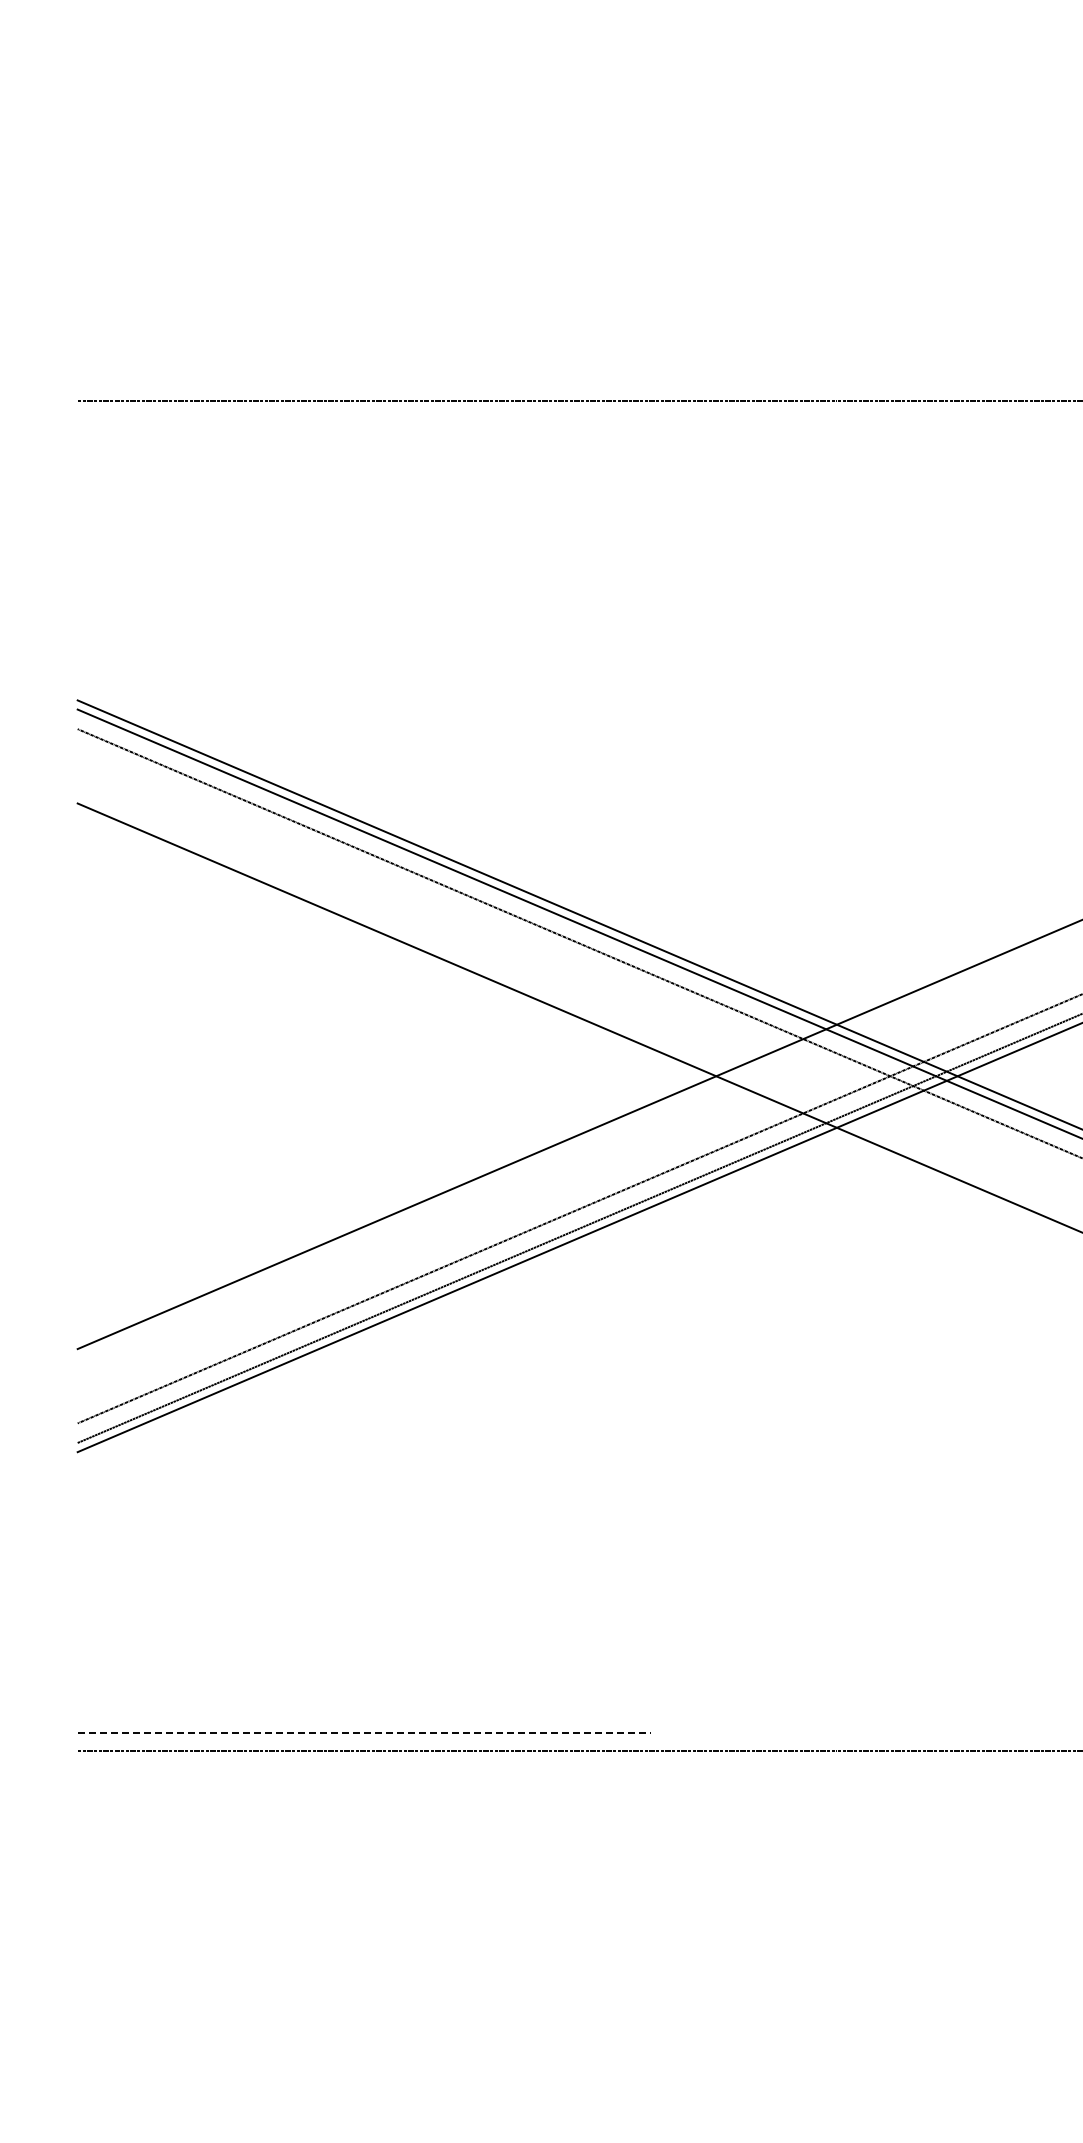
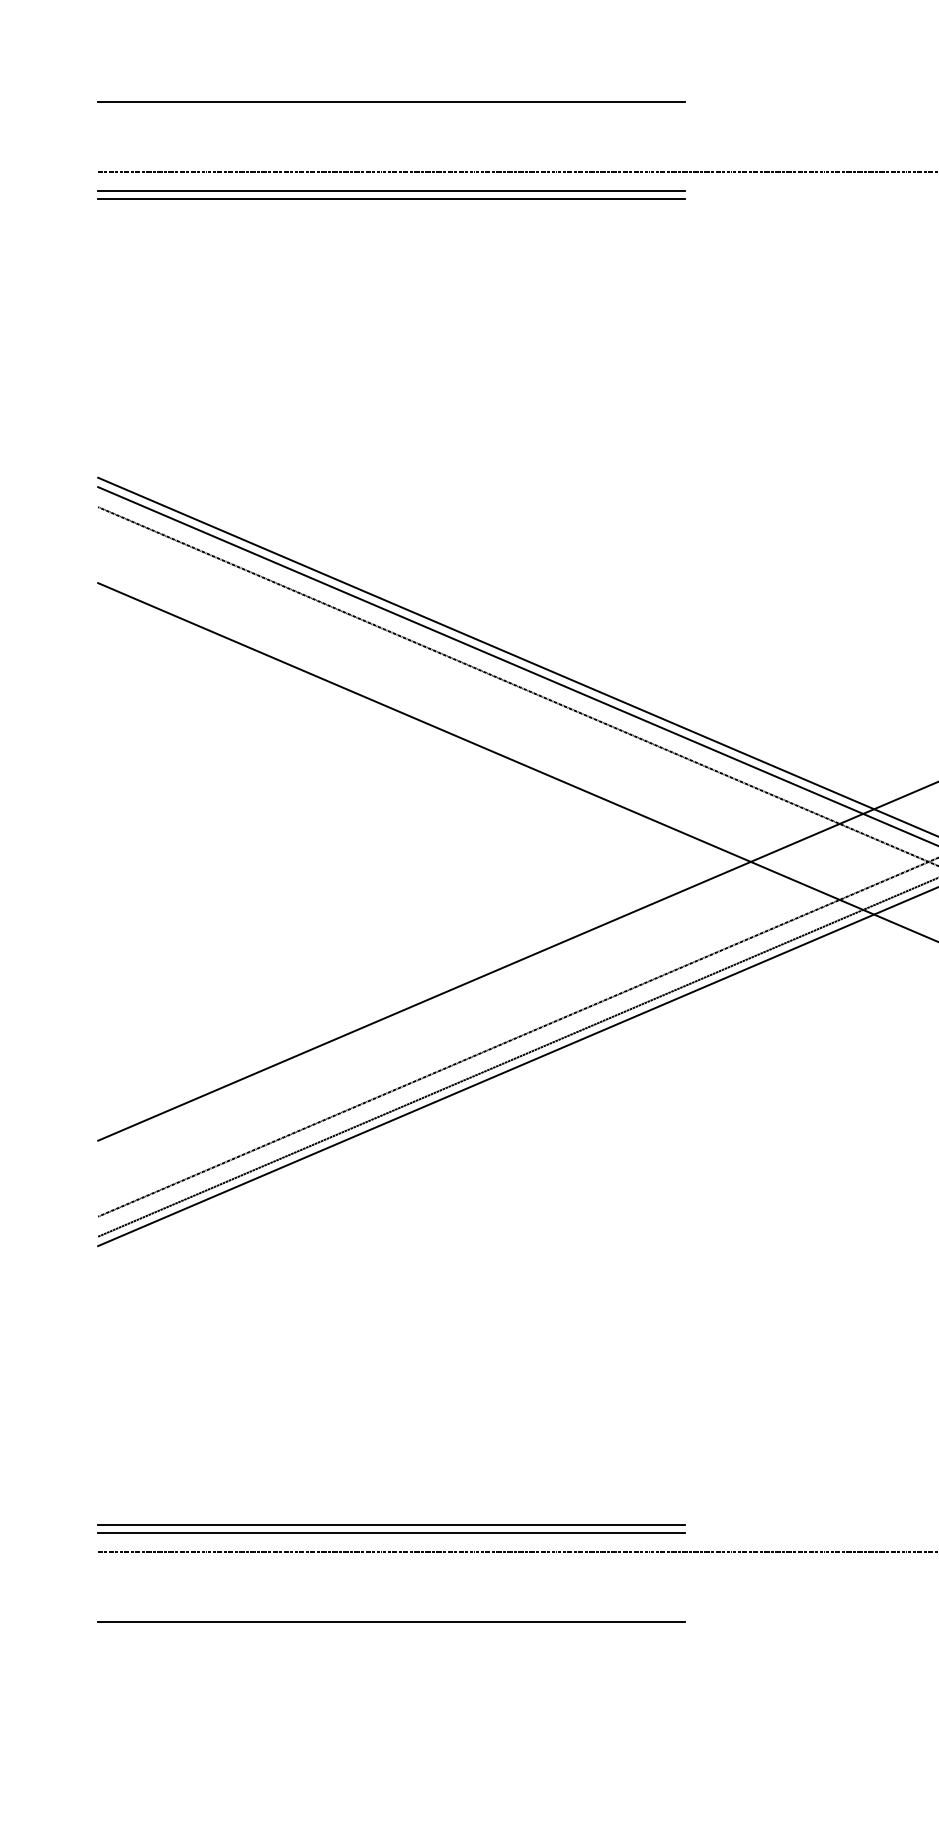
line: (364, 333) -> (391, 102), added
line: (364, 419) -> (391, 190), added
line: (364, 427) -> (391, 198), added
line: (364, 1724) -> (391, 1524), added
line: (364, 1733) -> (391, 1533), dashed -> solid
line: (364, 1819) -> (391, 1621), added

